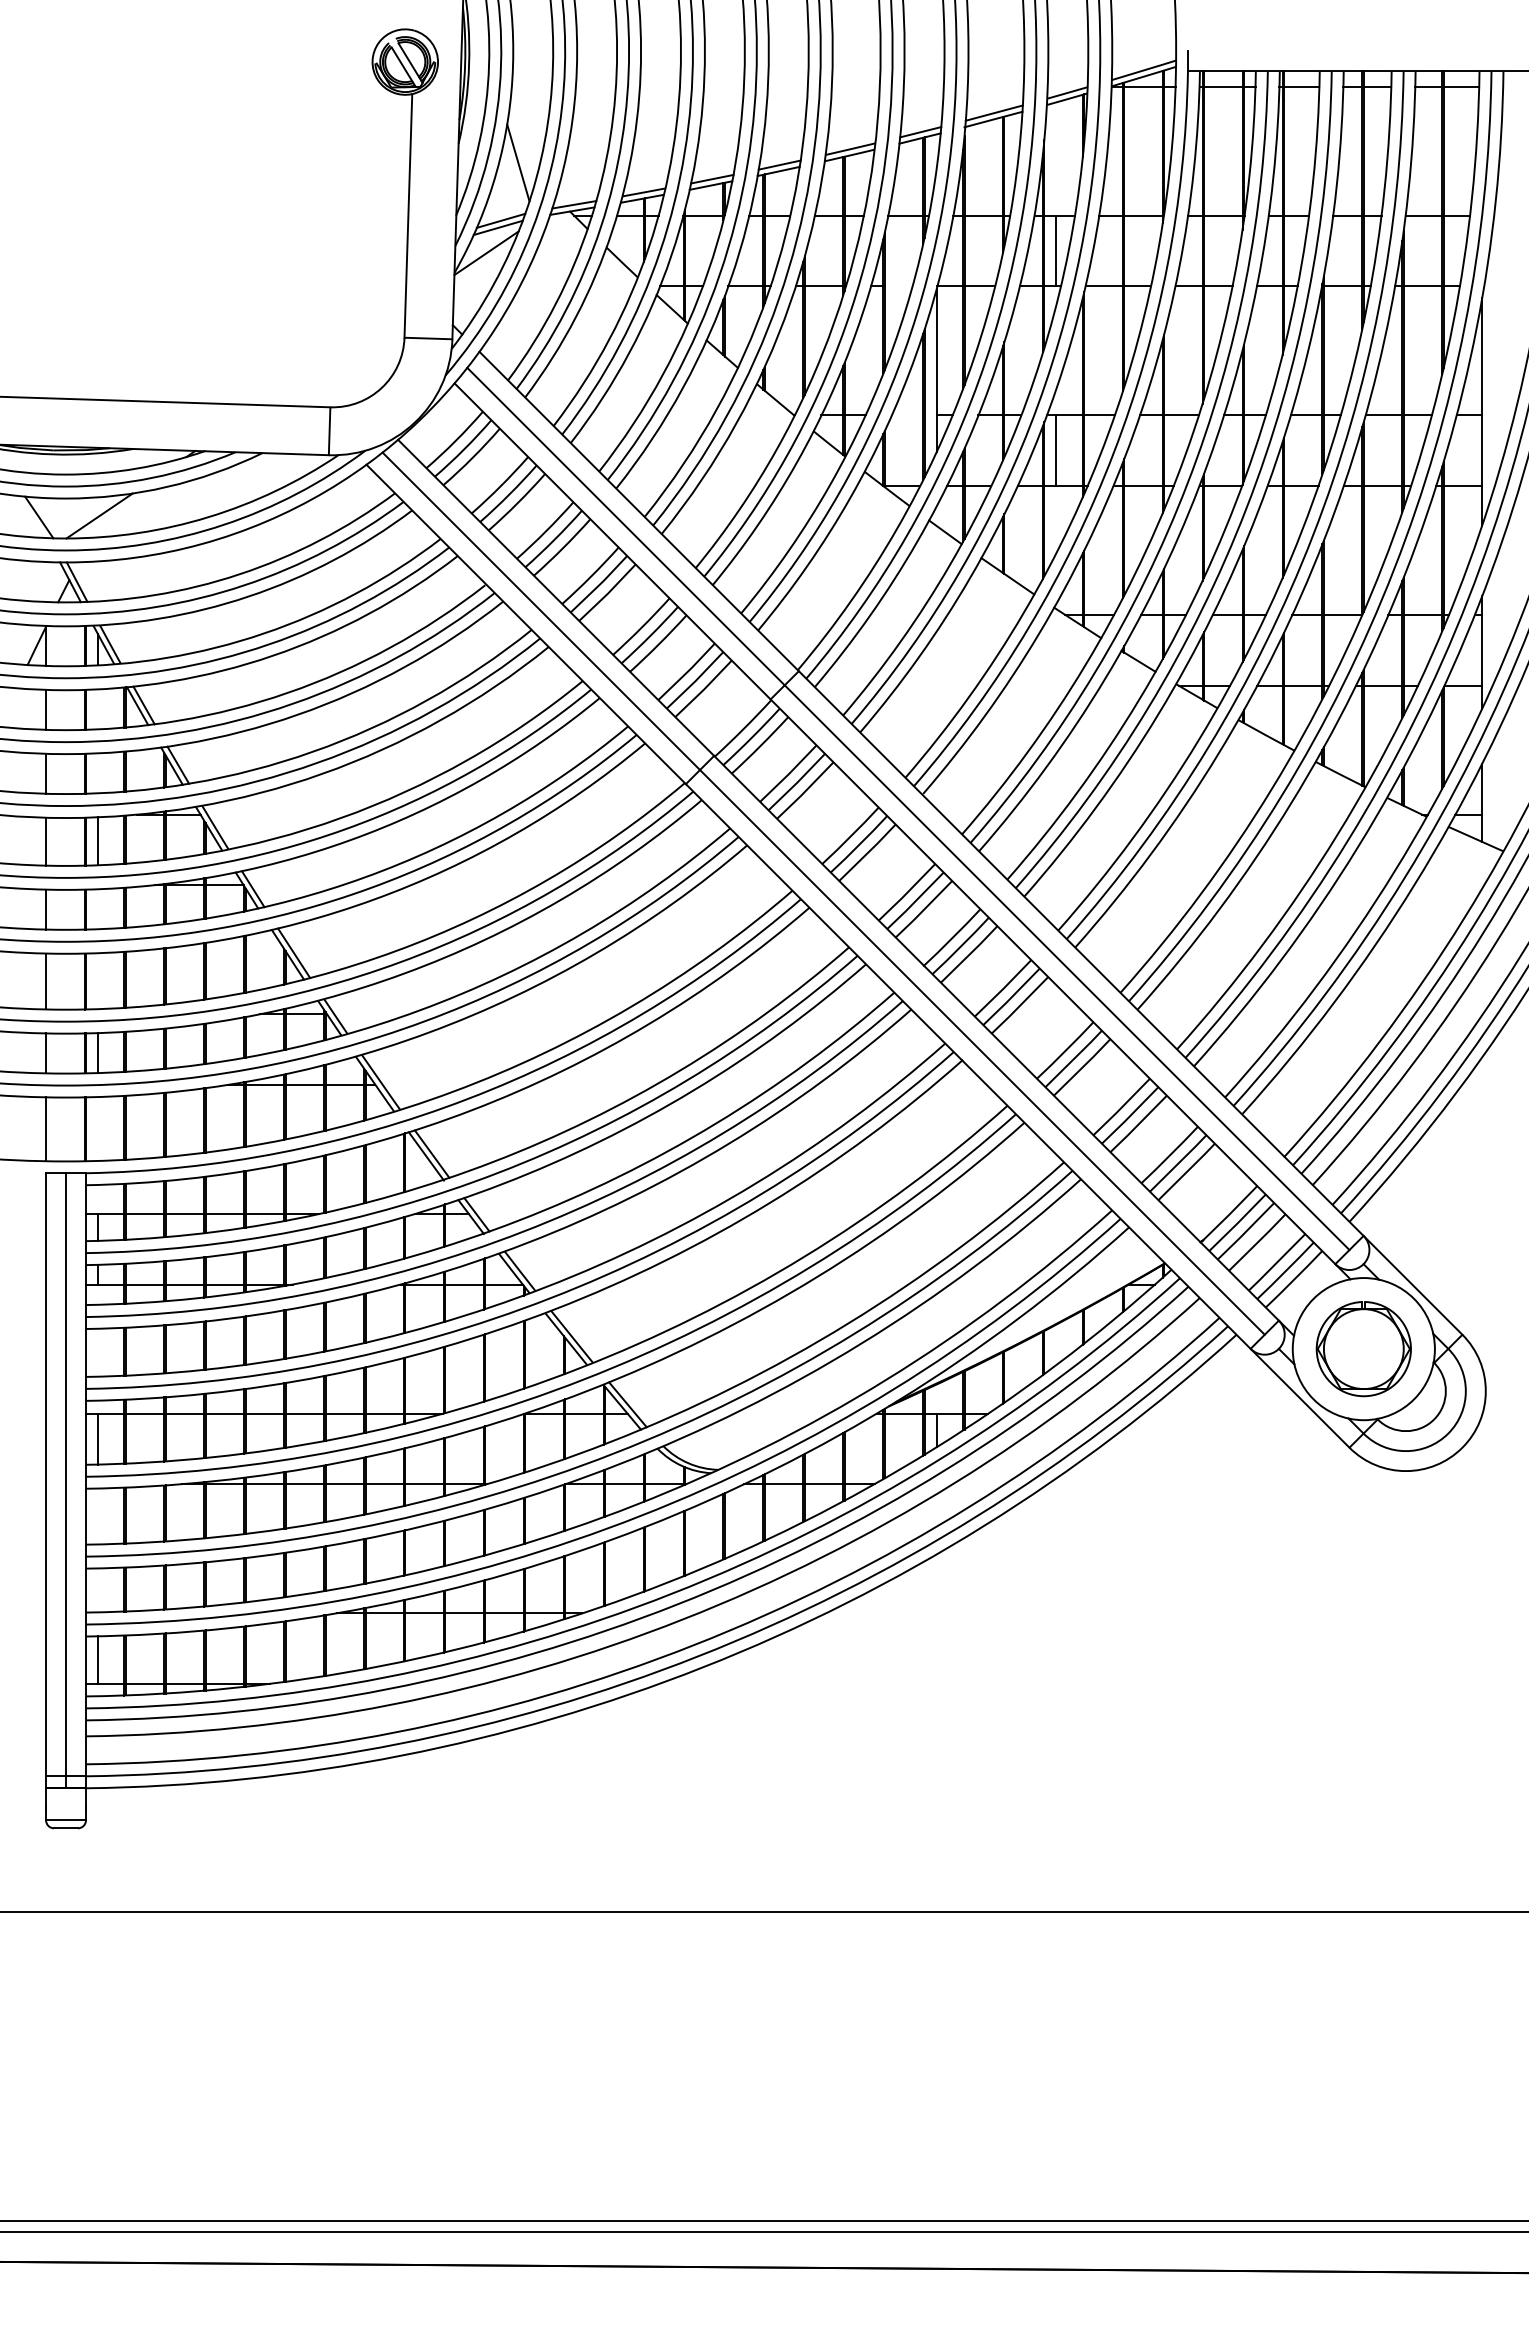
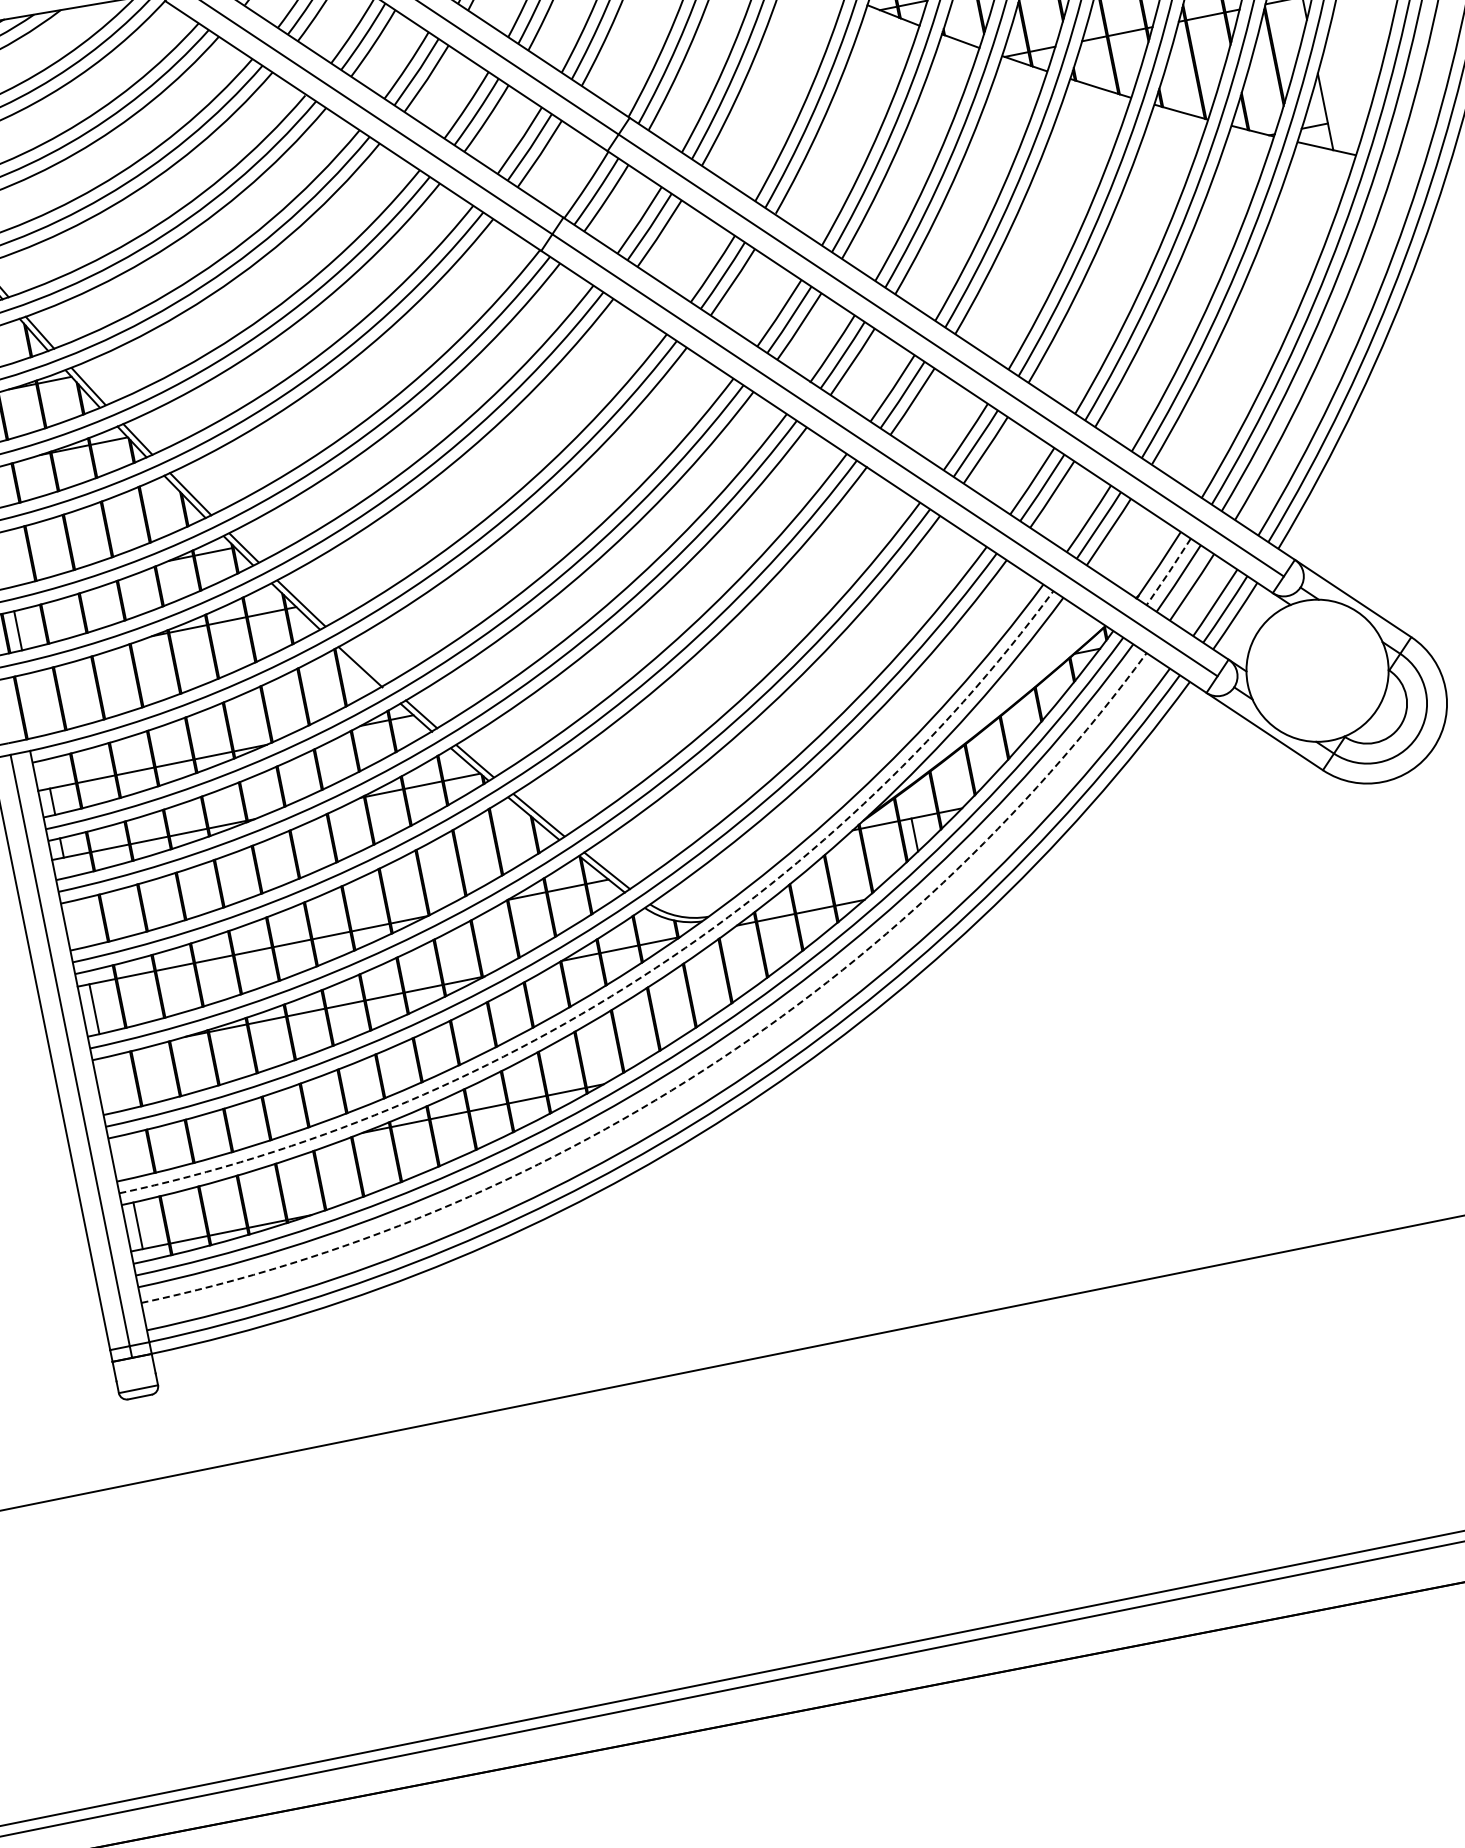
line: (431, 1153) -> (364, 663), removed
line: (1237, 1223) -> (1168, 572), solid -> dashed
part: (1363, 1349) -> (1317, 671), removed
arc: (640, 1516) -> (641, 977), solid -> dashed
arc: (683, 1619) -> (704, 1070), solid -> dashed

